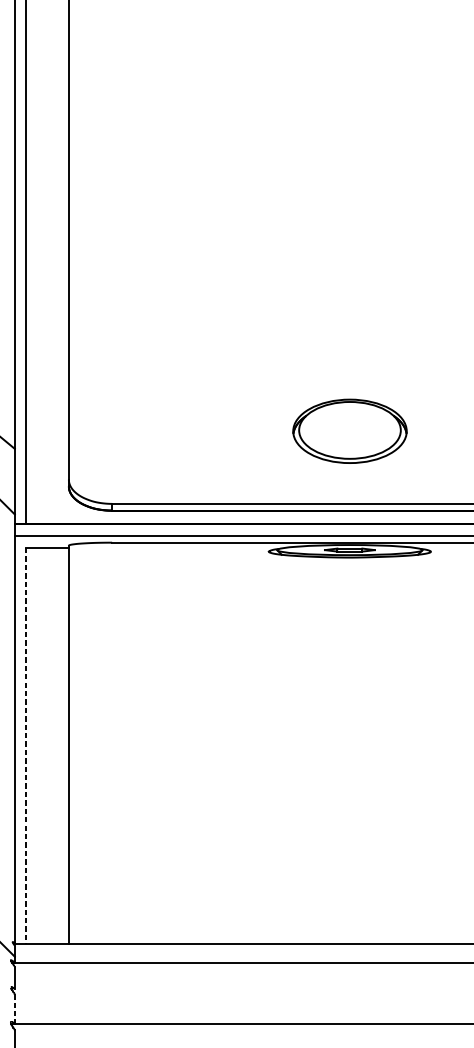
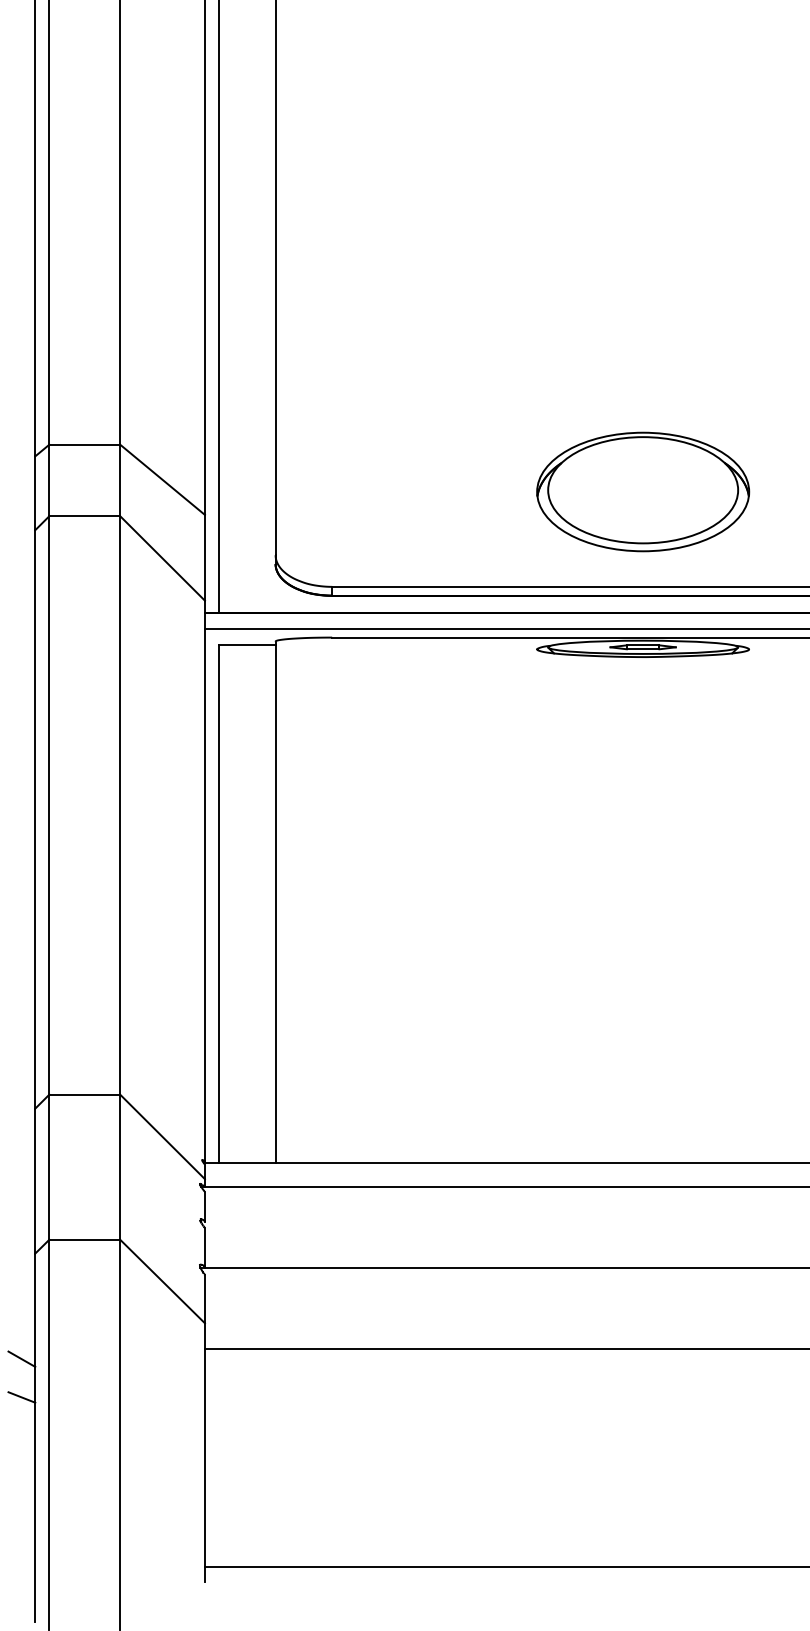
part: (350, 430) -> (643, 491), size x1.43
line: (25, 746) -> (219, 904), dashed -> solid
line: (14, 1009) -> (204, 1247), dashed -> solid

